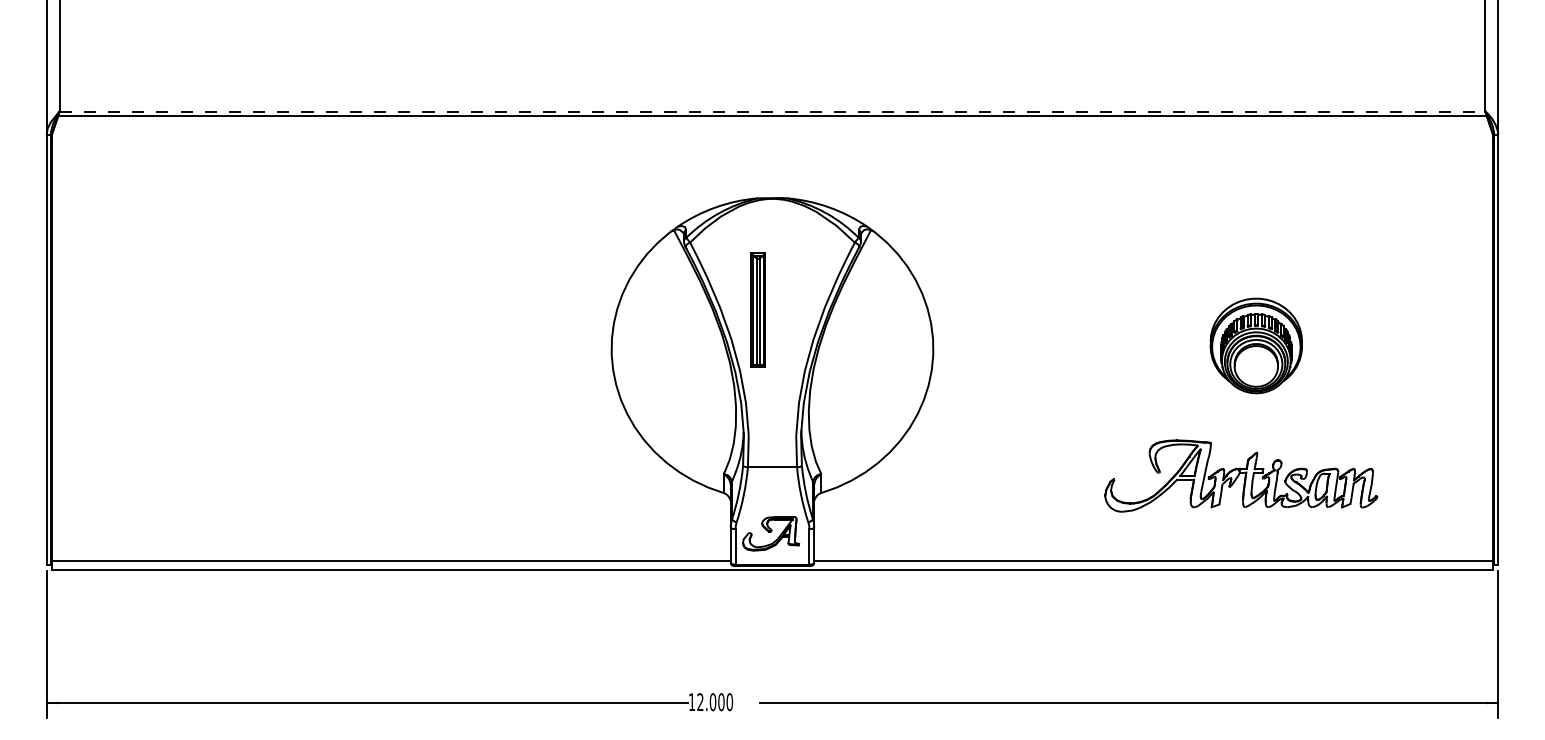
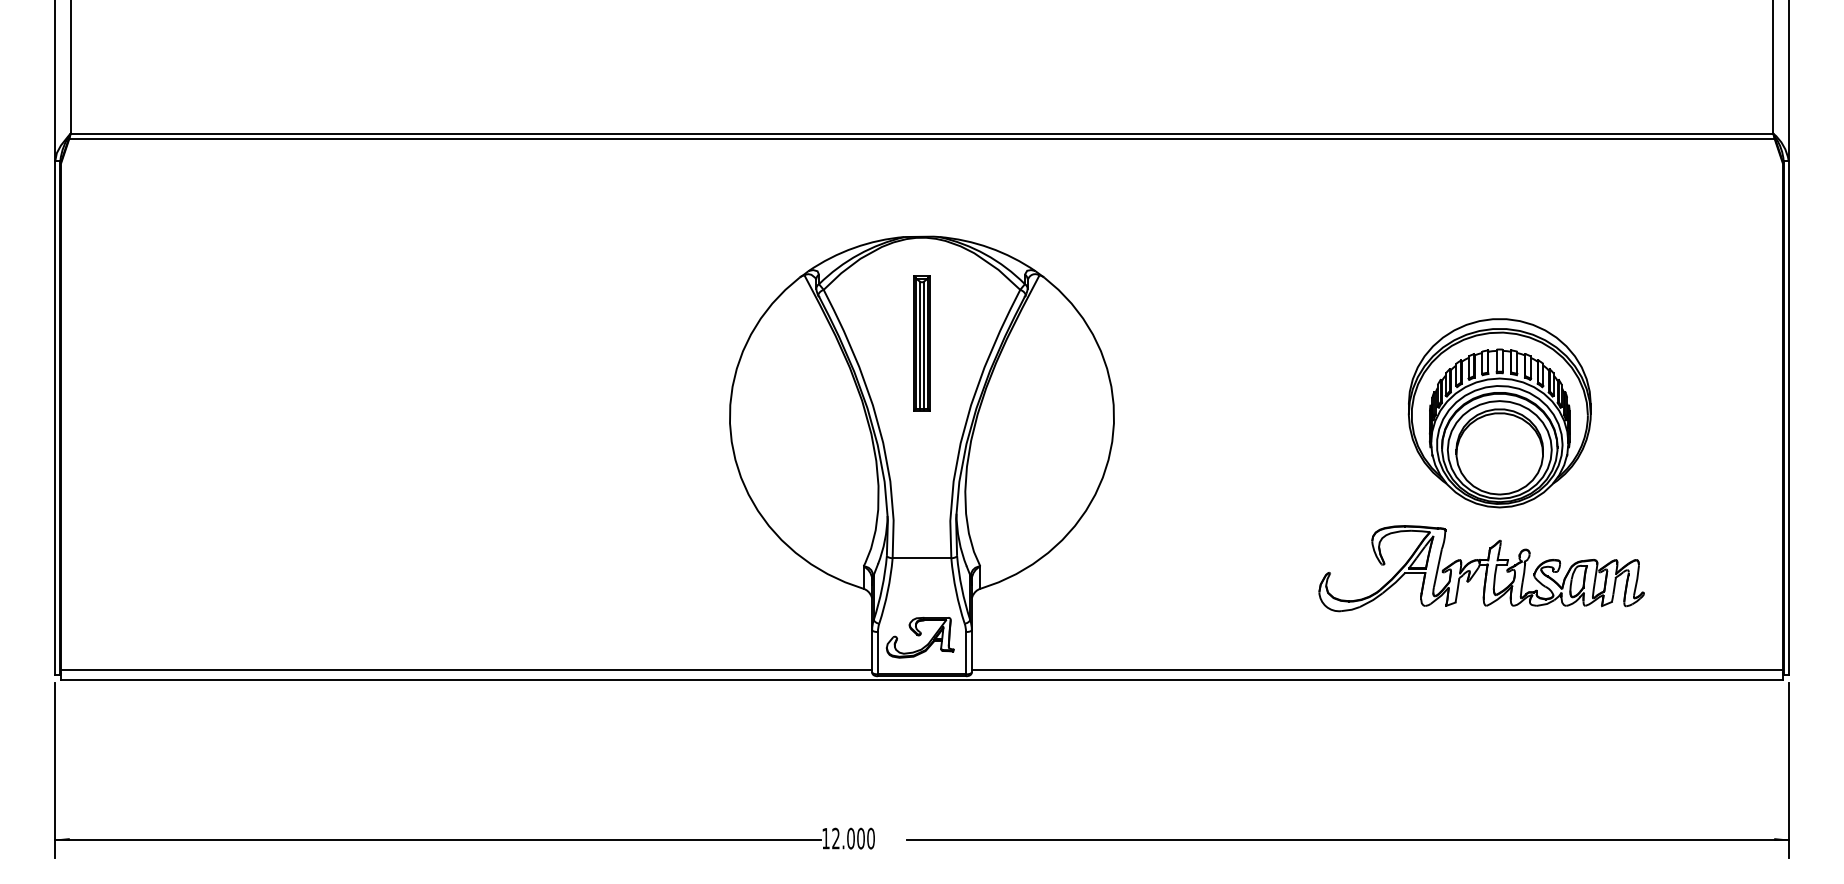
line: (772, 111) -> (922, 133), dashed -> solid
part: (757, 310) -> (921, 343), moved
part: (1256, 346) -> (1499, 413), size x1.67

